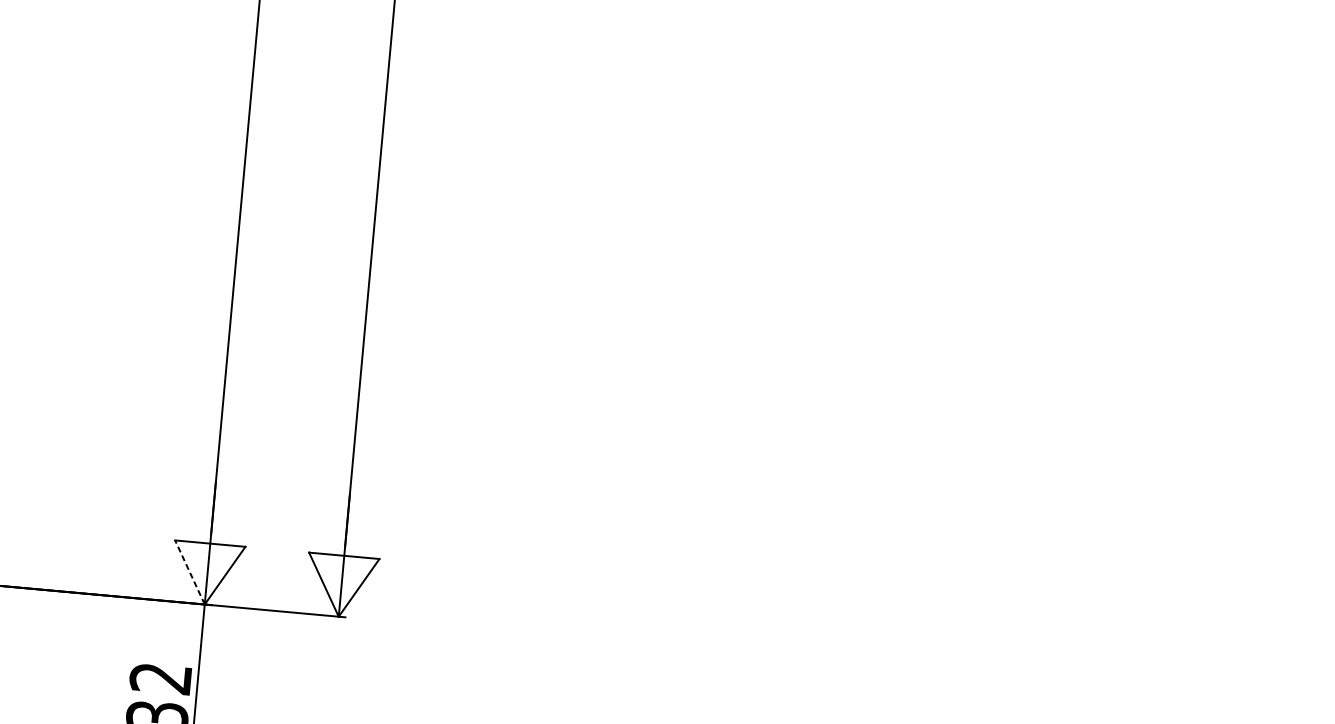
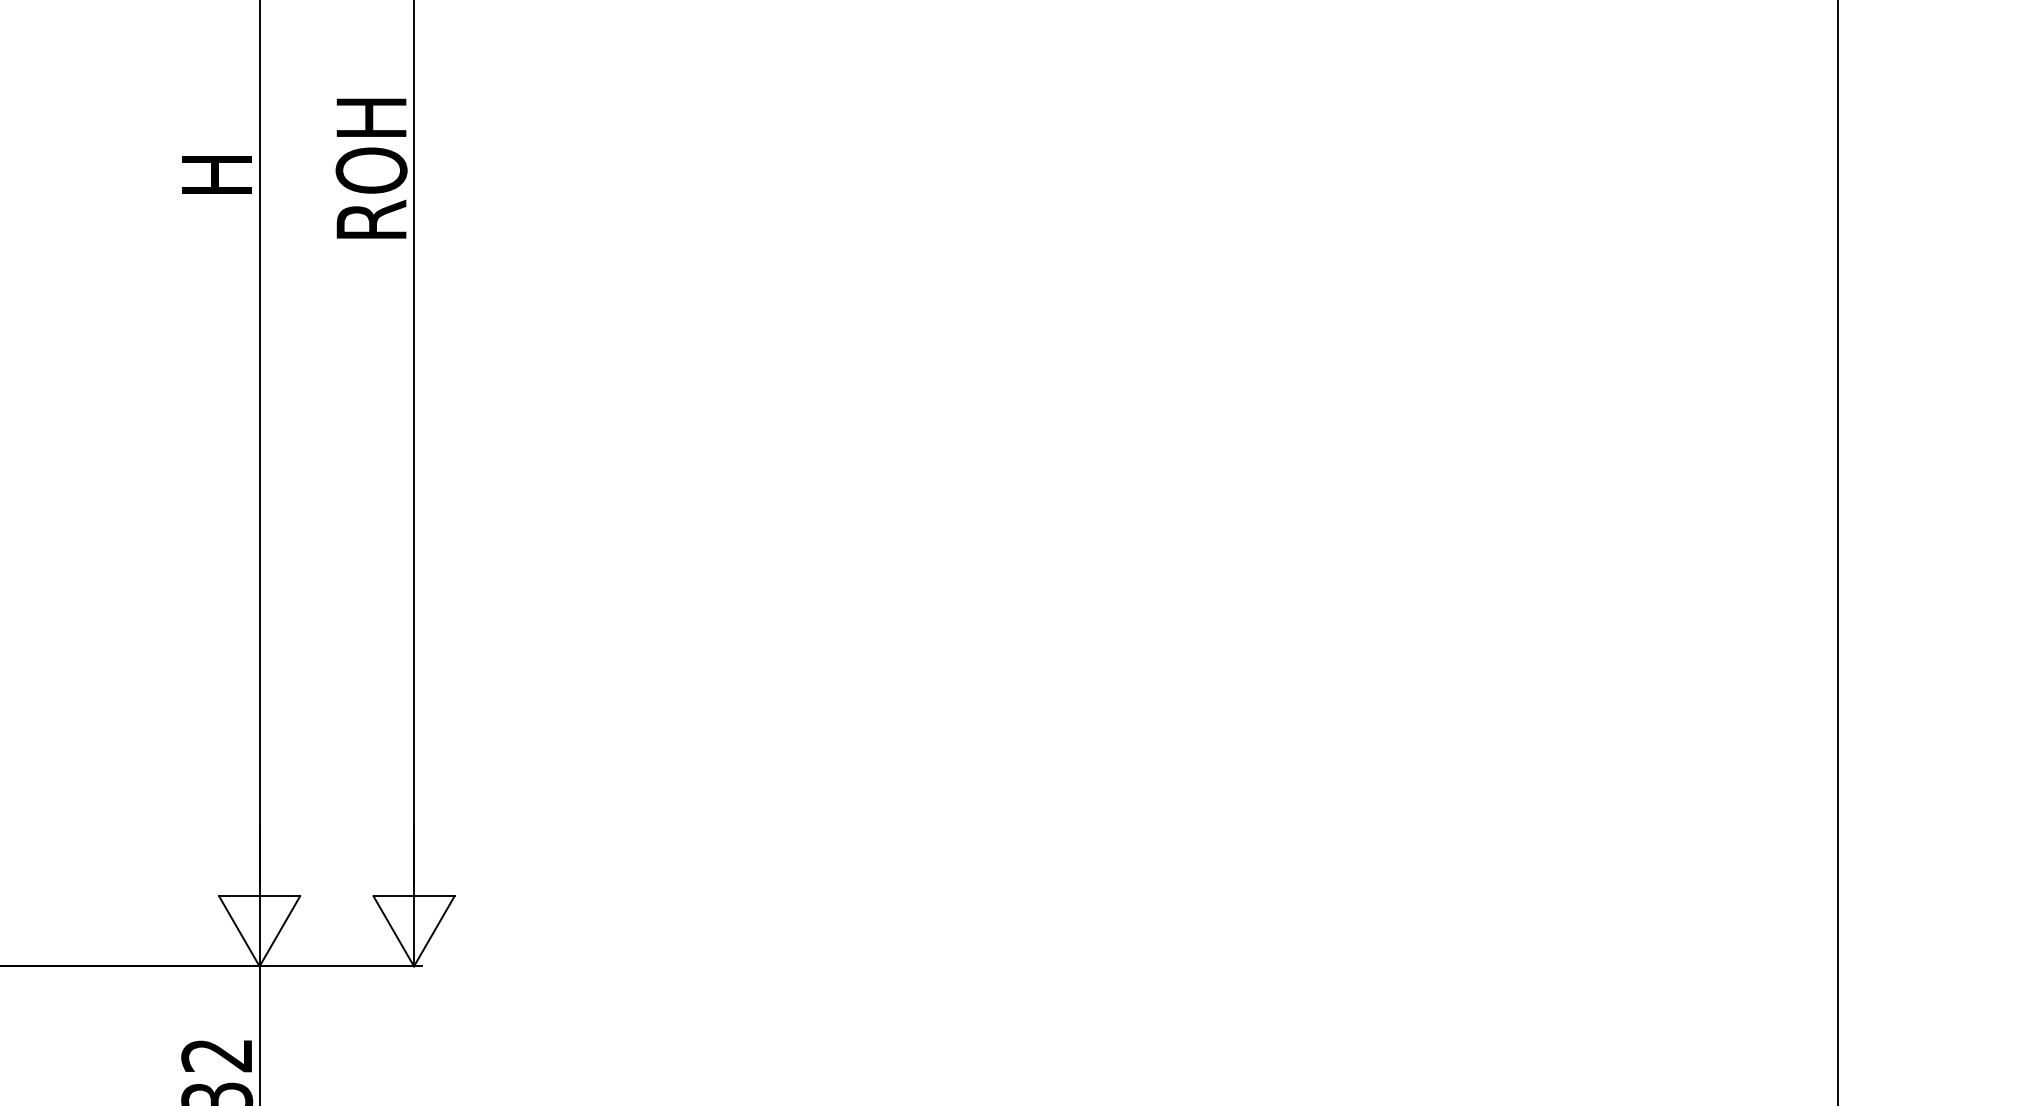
line: (190, 572) -> (239, 931), dashed -> solid

